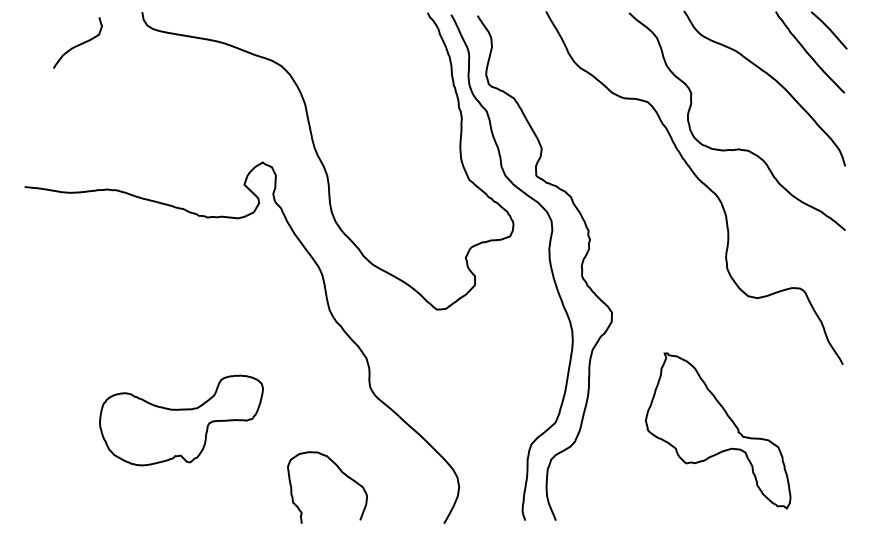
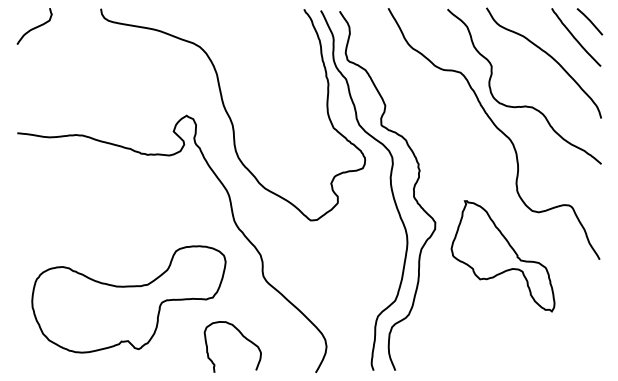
curve: (77, 44) -> (34, 27), moved
part: (181, 420) -> (128, 299), size x1.67
part: (718, 430) -> (503, 255), moved

